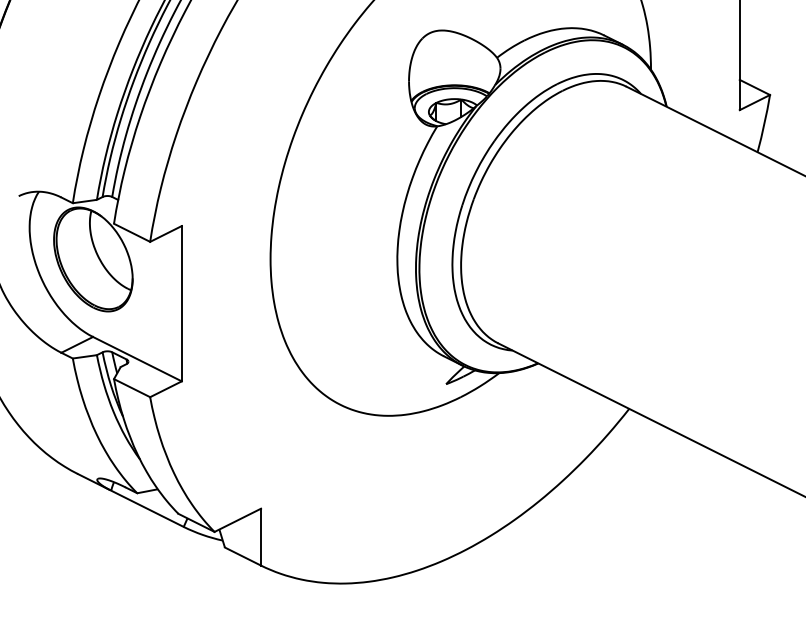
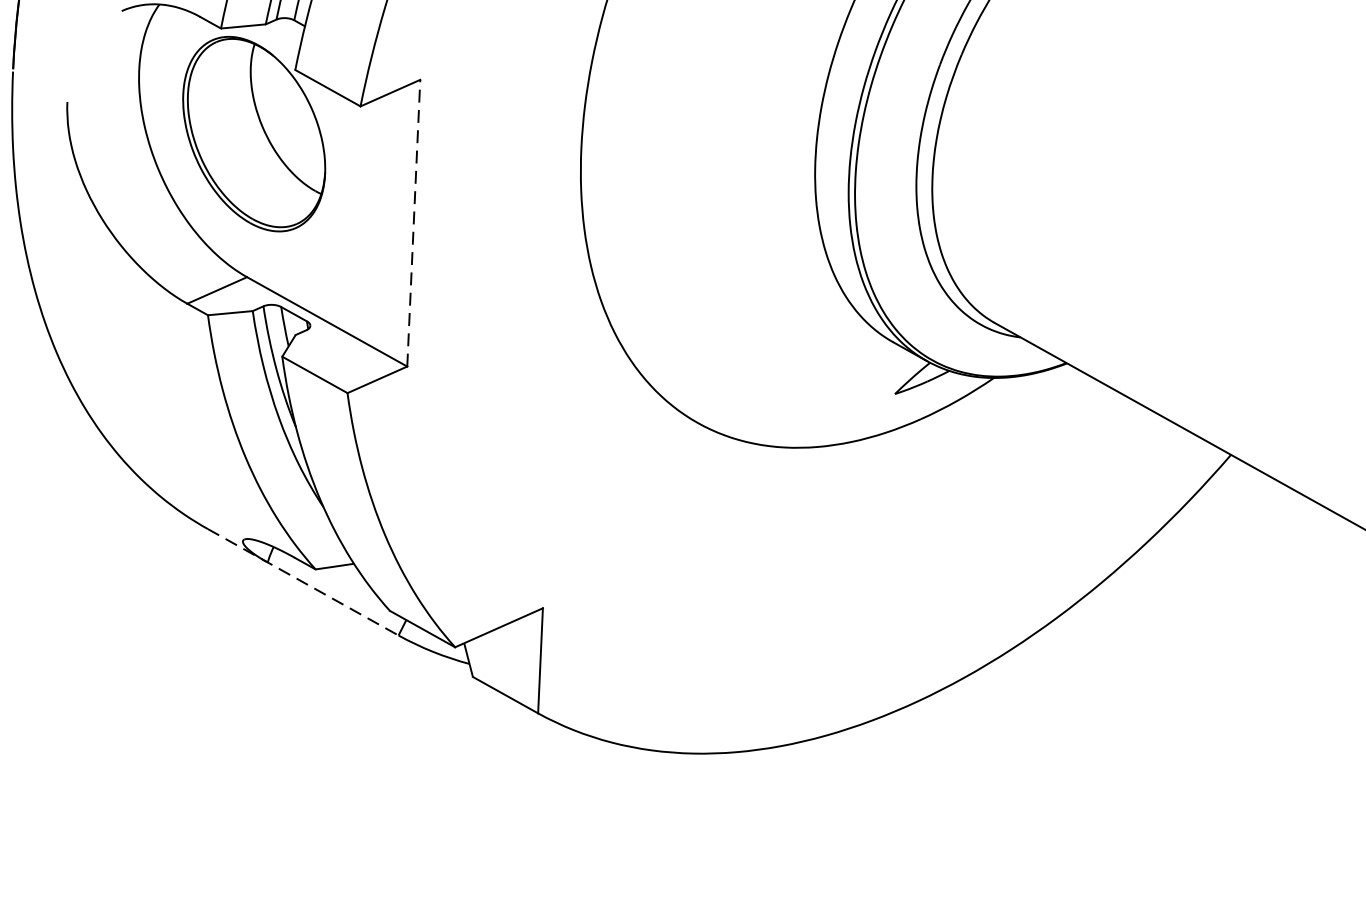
line: (181, 303) -> (413, 222), solid -> dashed
line: (131, 500) -> (304, 582), solid -> dashed

